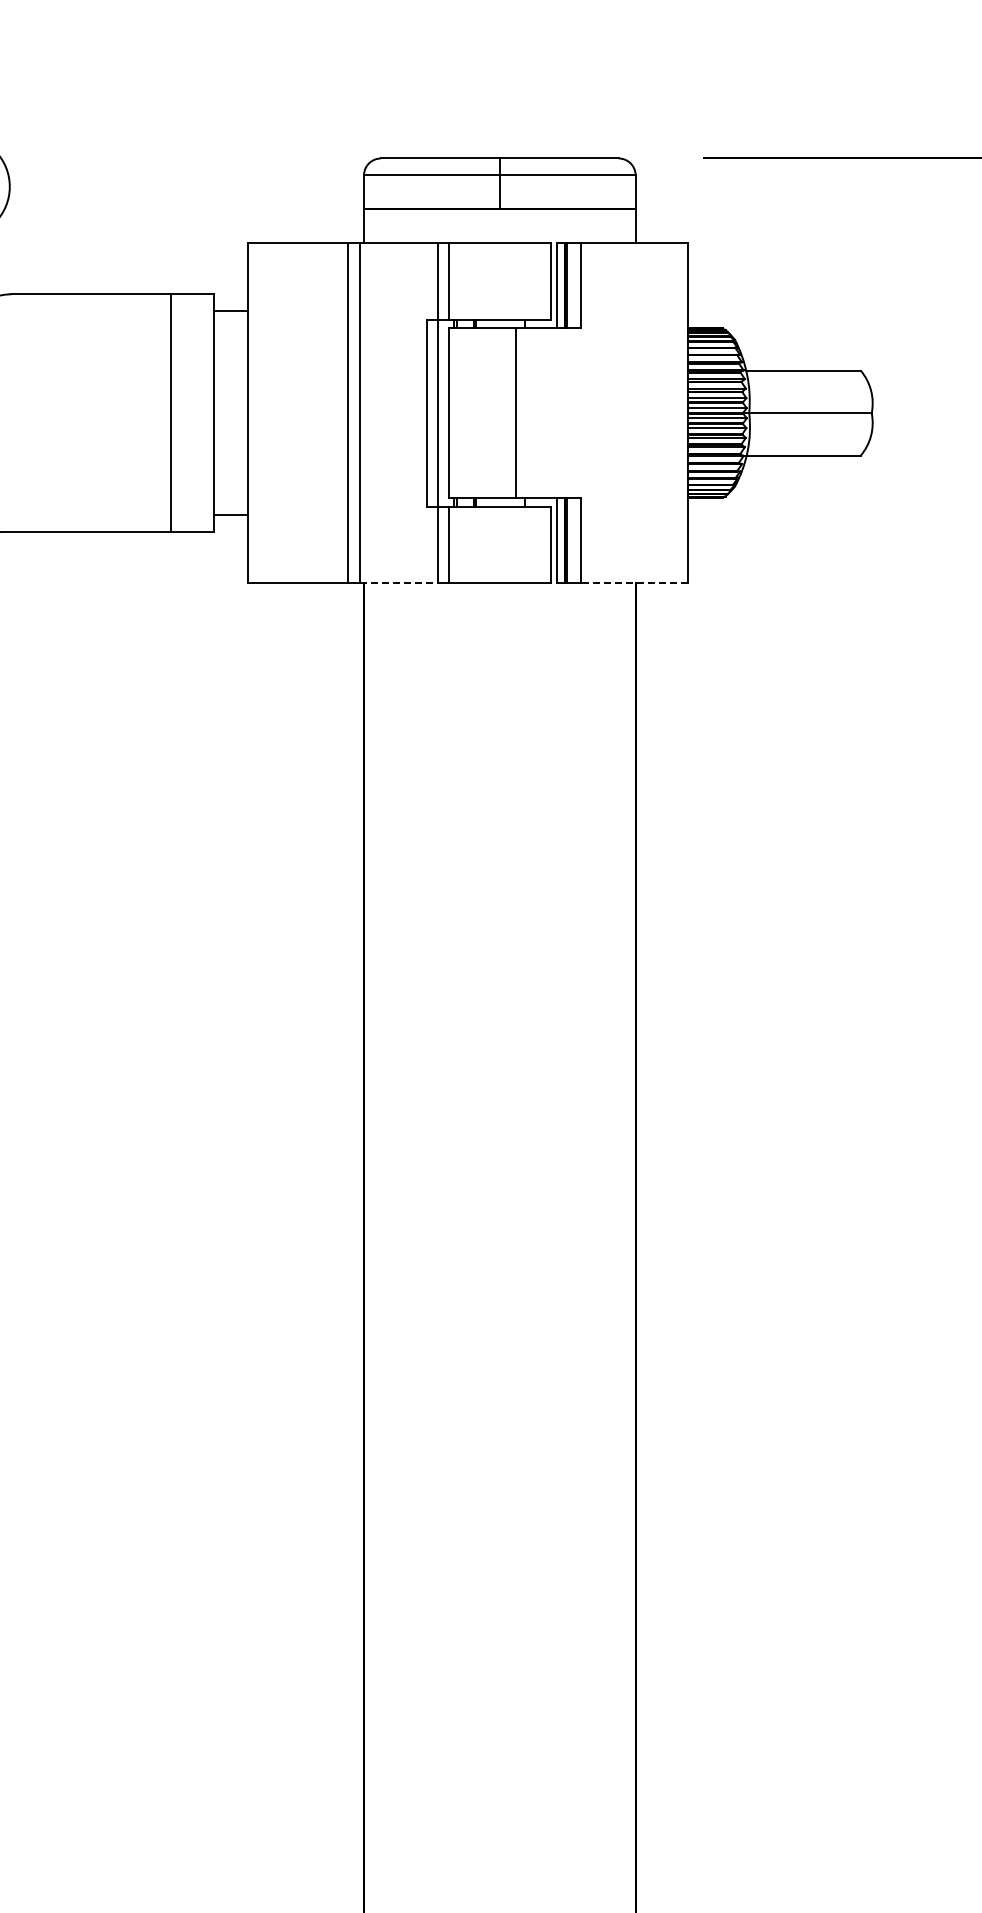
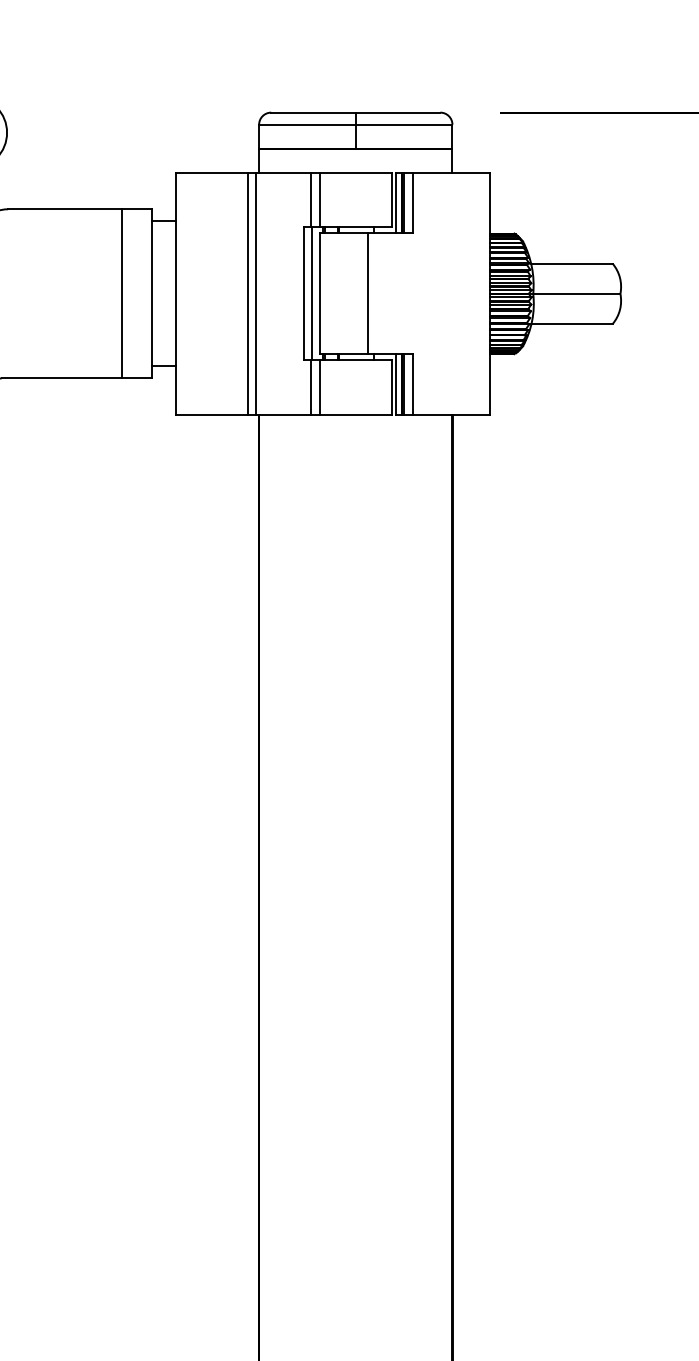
line: (398, 582) -> (283, 414), dashed -> solid
line: (634, 582) -> (451, 414), dashed -> solid

